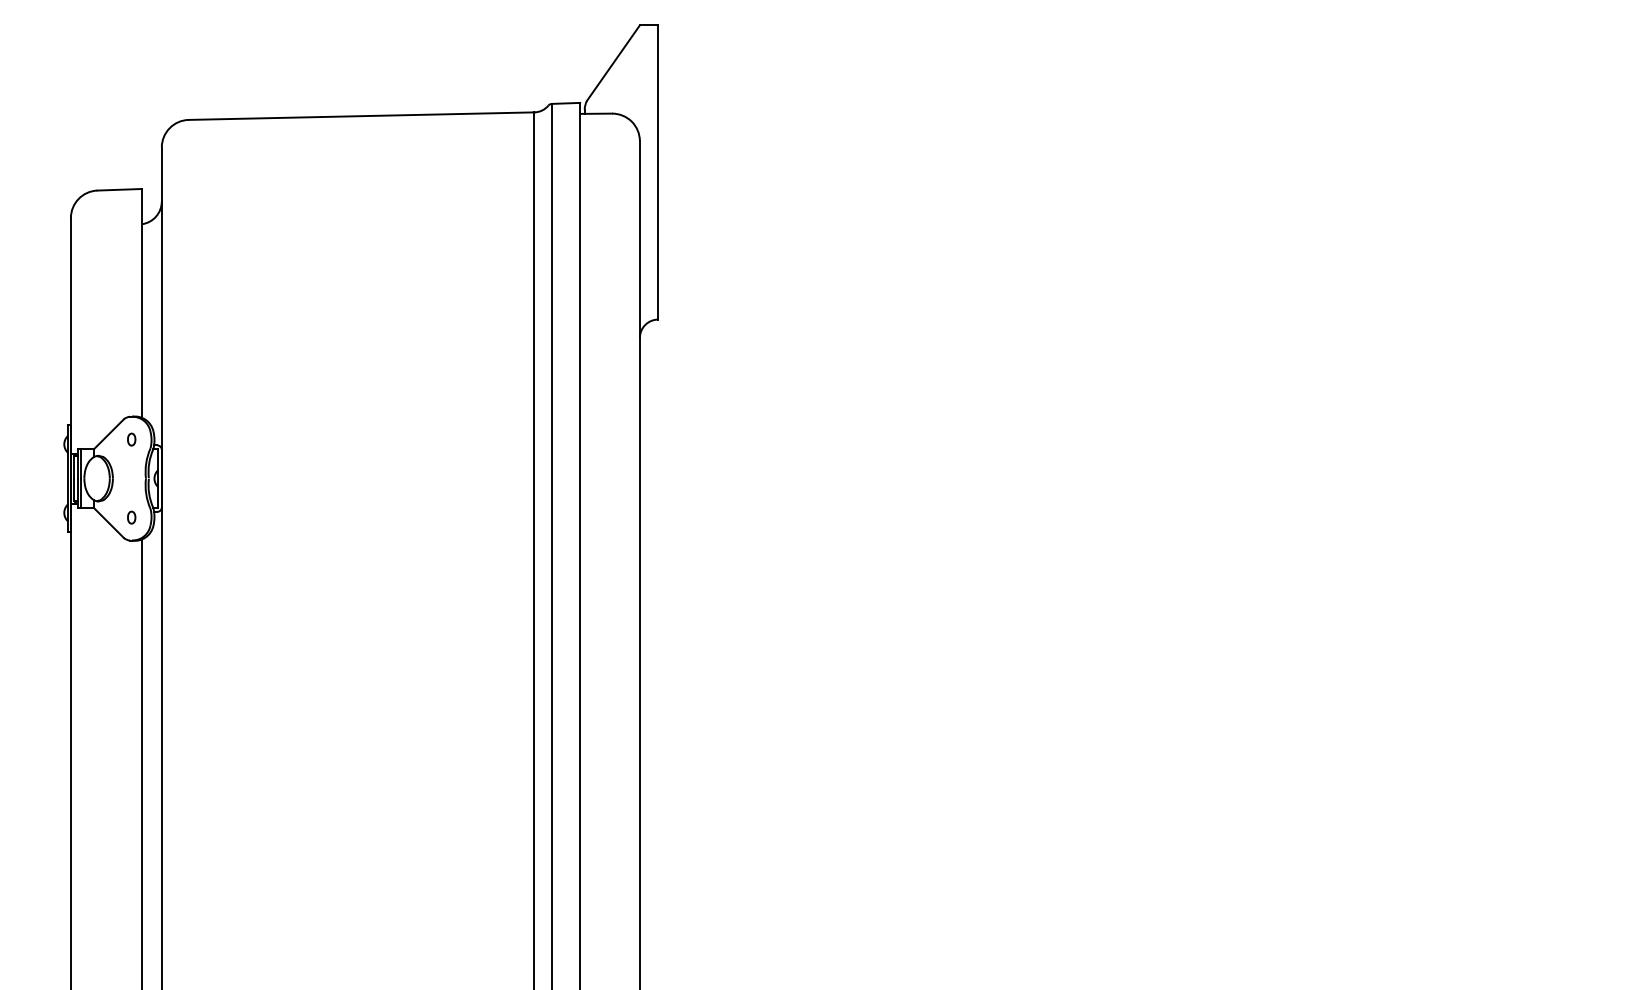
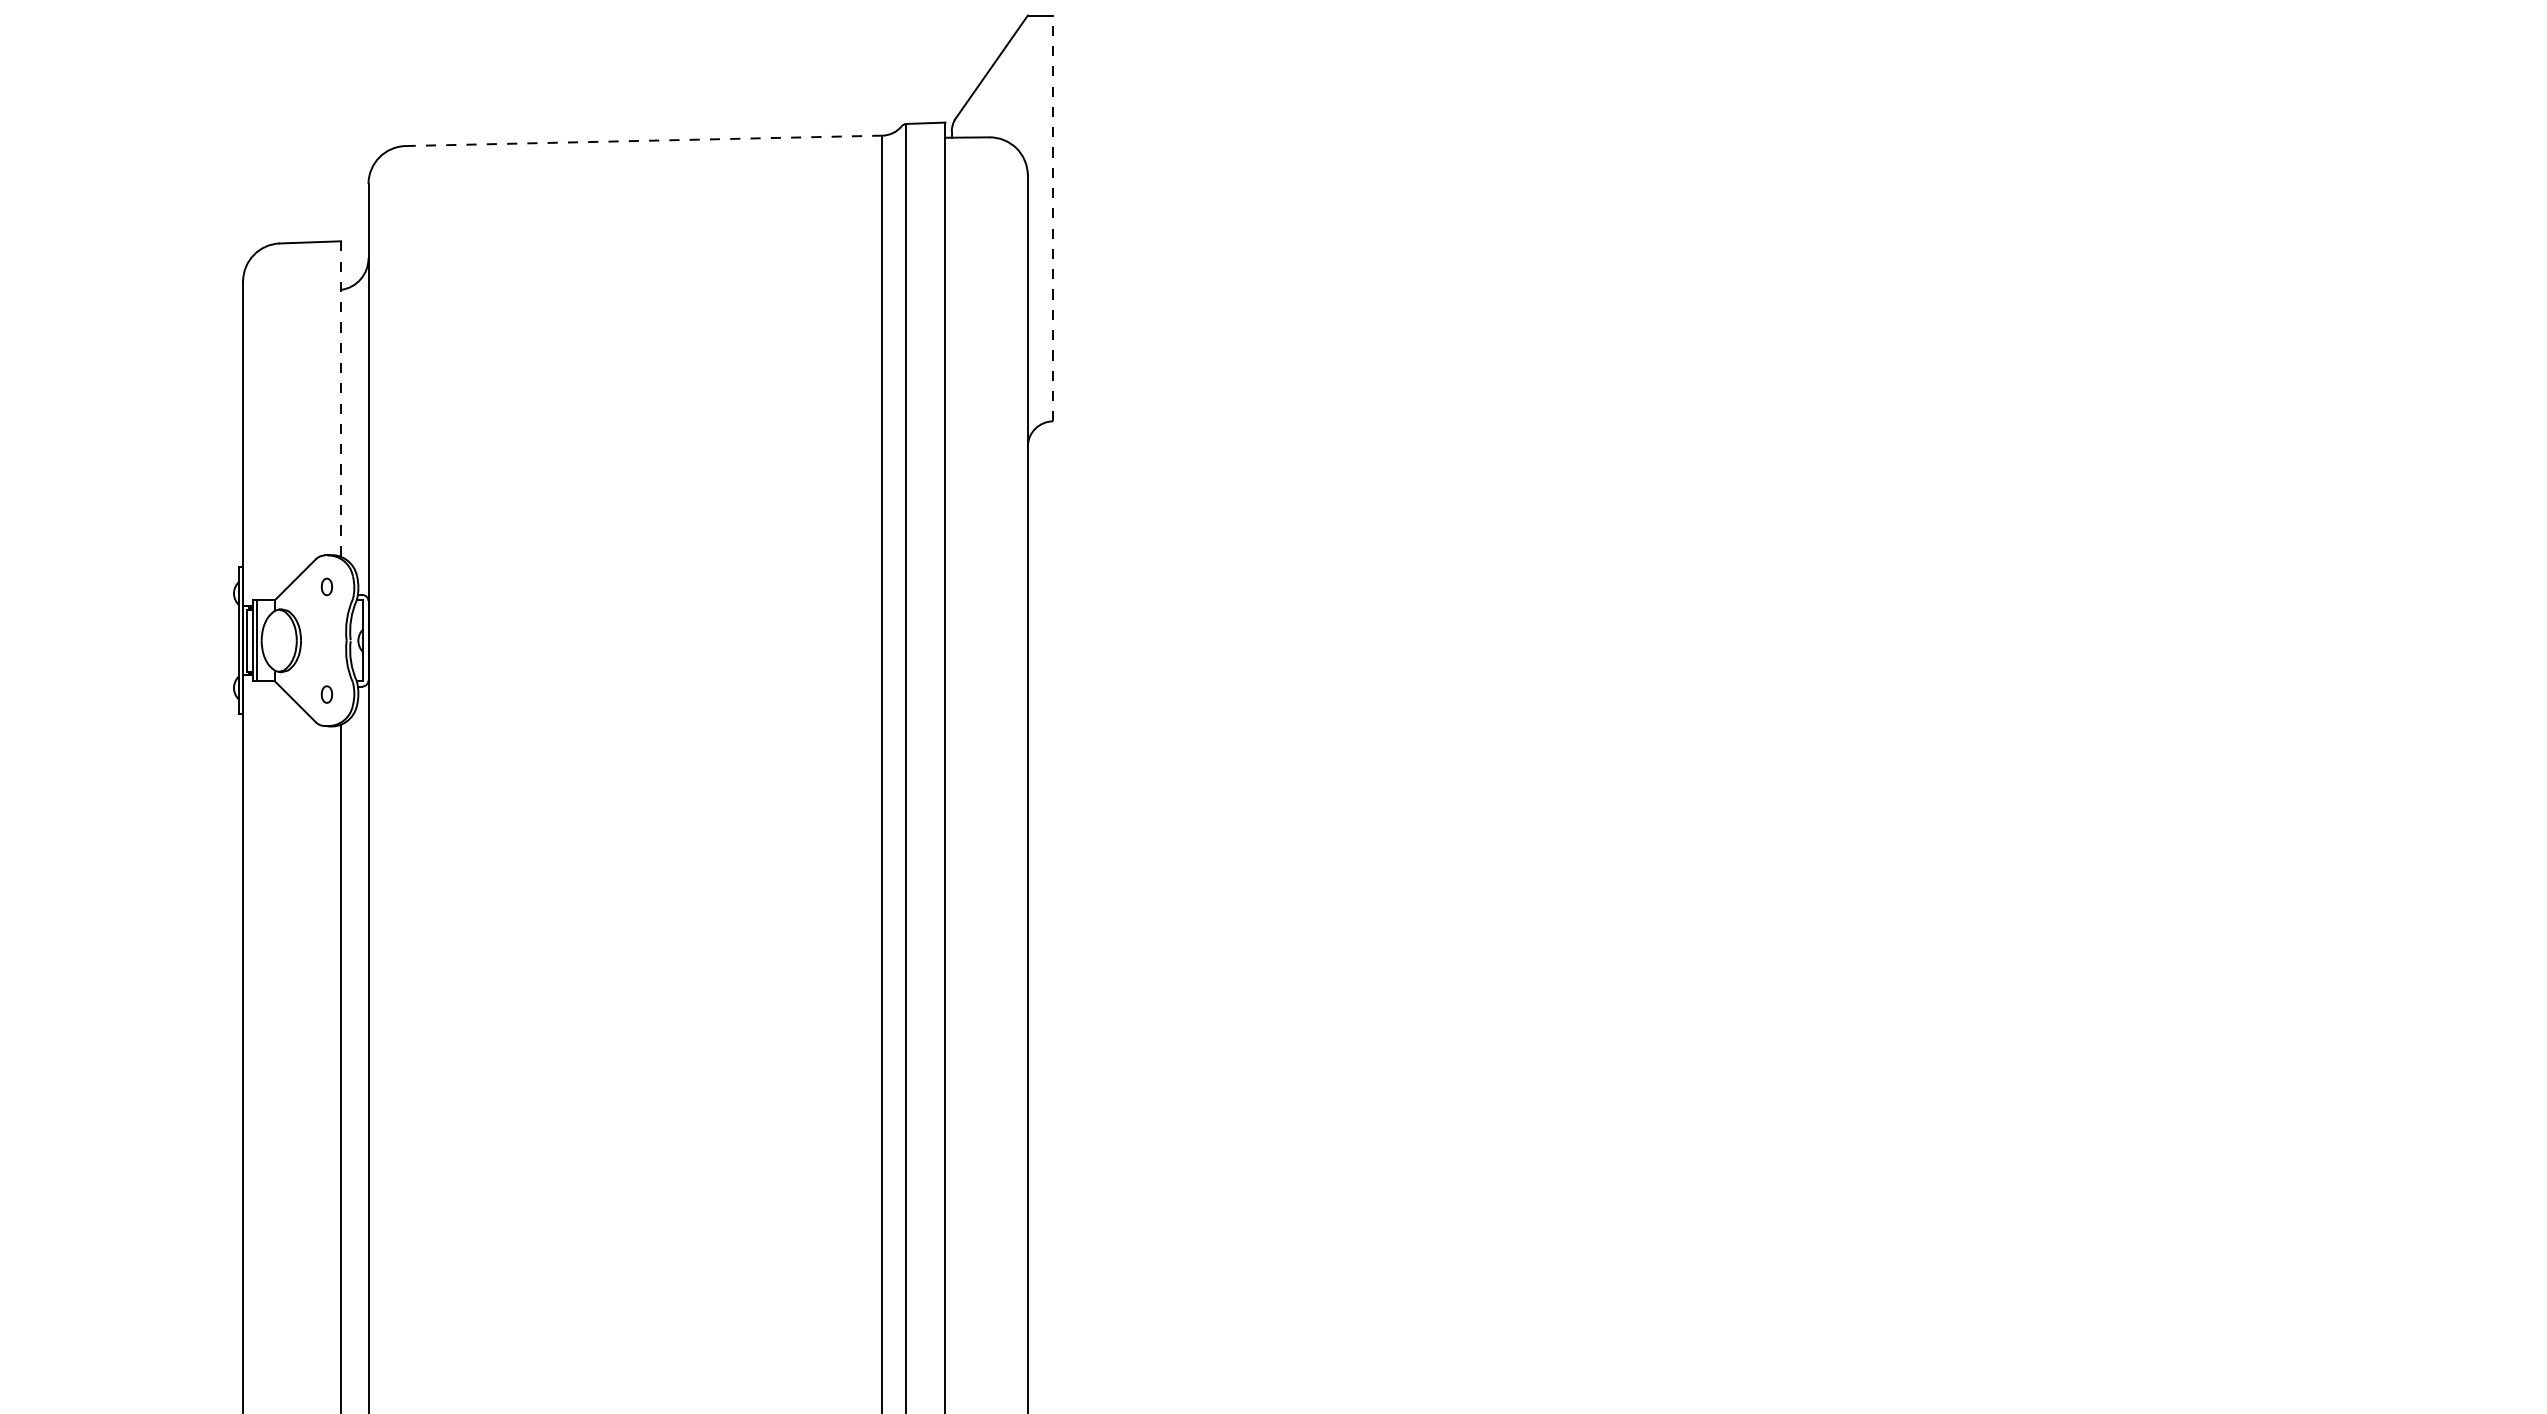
line: (361, 115) -> (643, 140), solid -> dashed
line: (658, 172) -> (1053, 218), solid -> dashed
line: (142, 303) -> (341, 399), solid -> dashed

